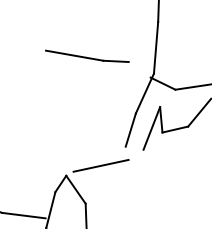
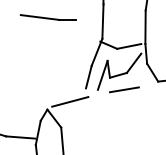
part: (85, 56) -> (47, 17), moved
line: (181, 151) -> (123, 89), added

